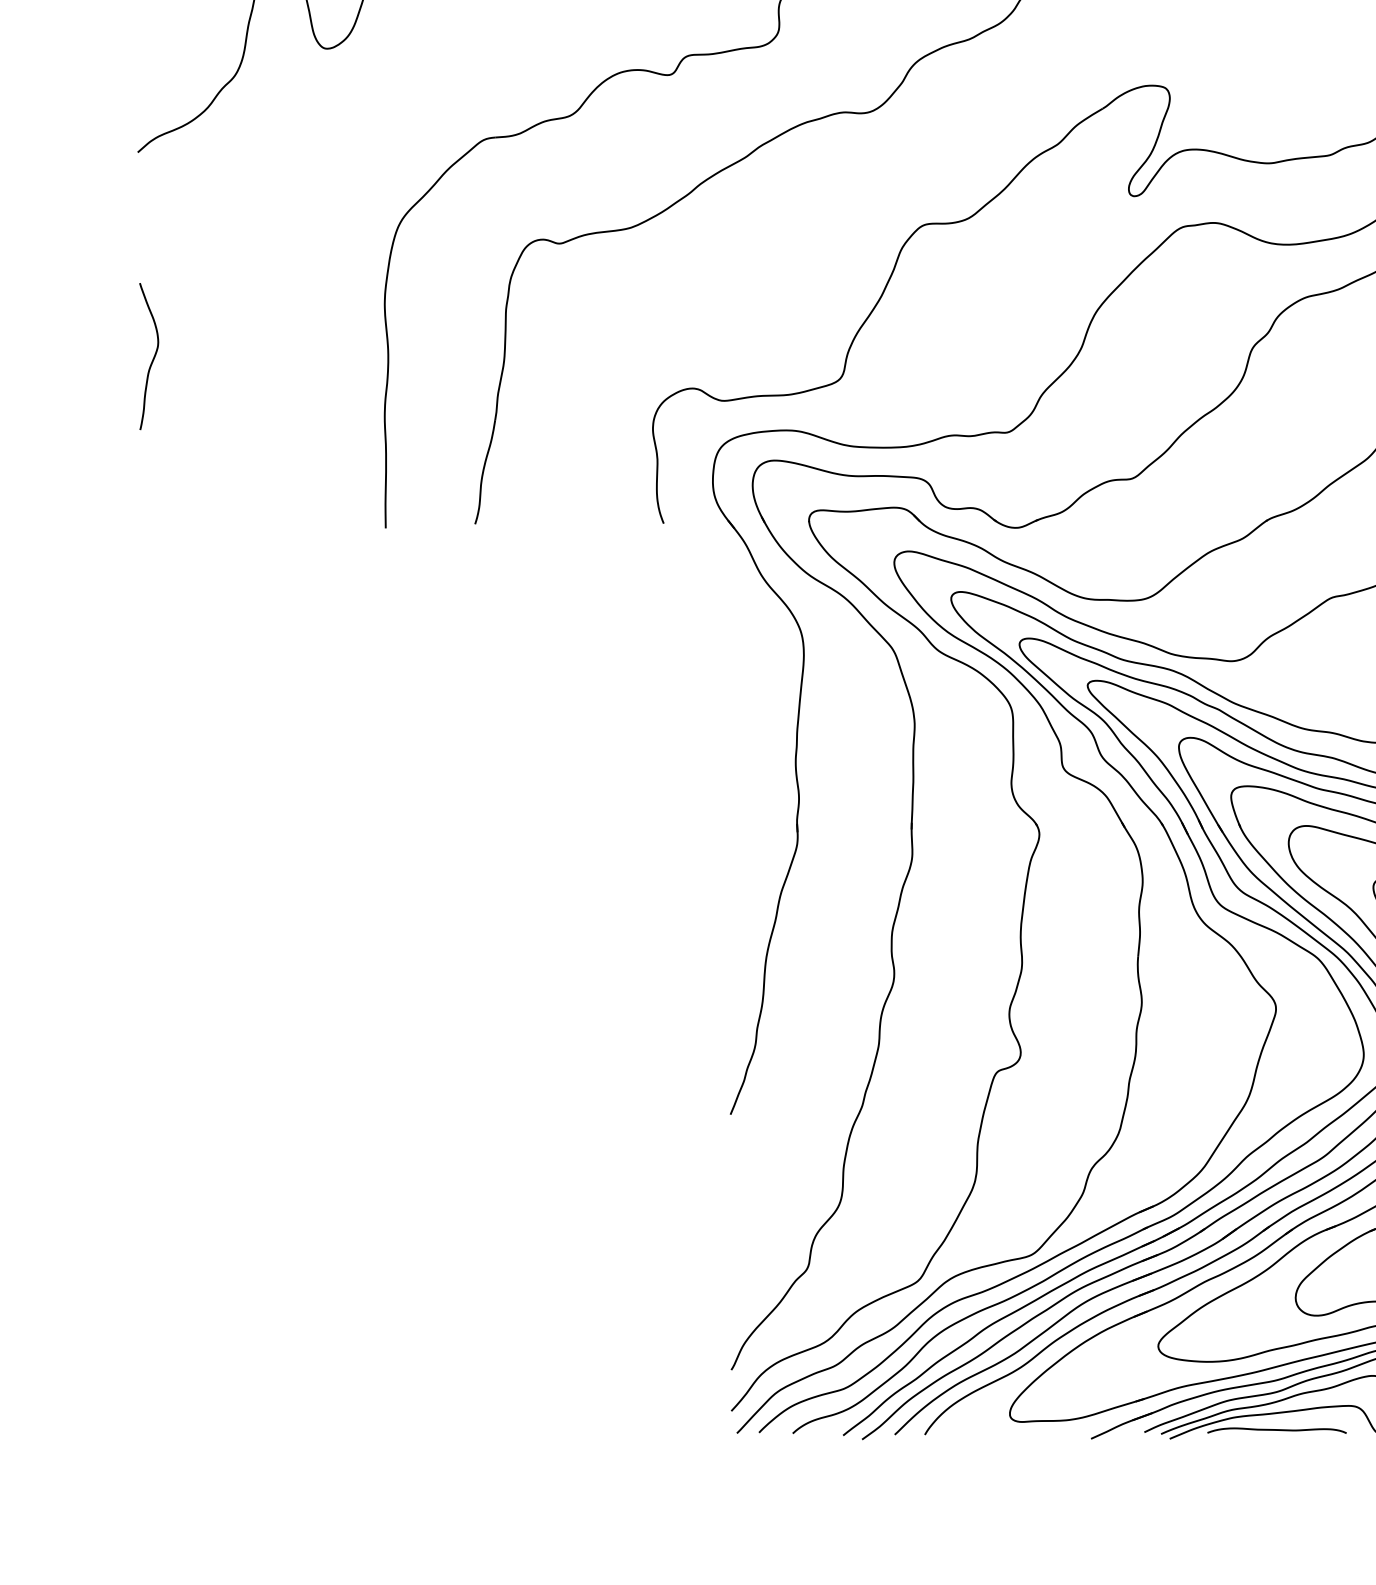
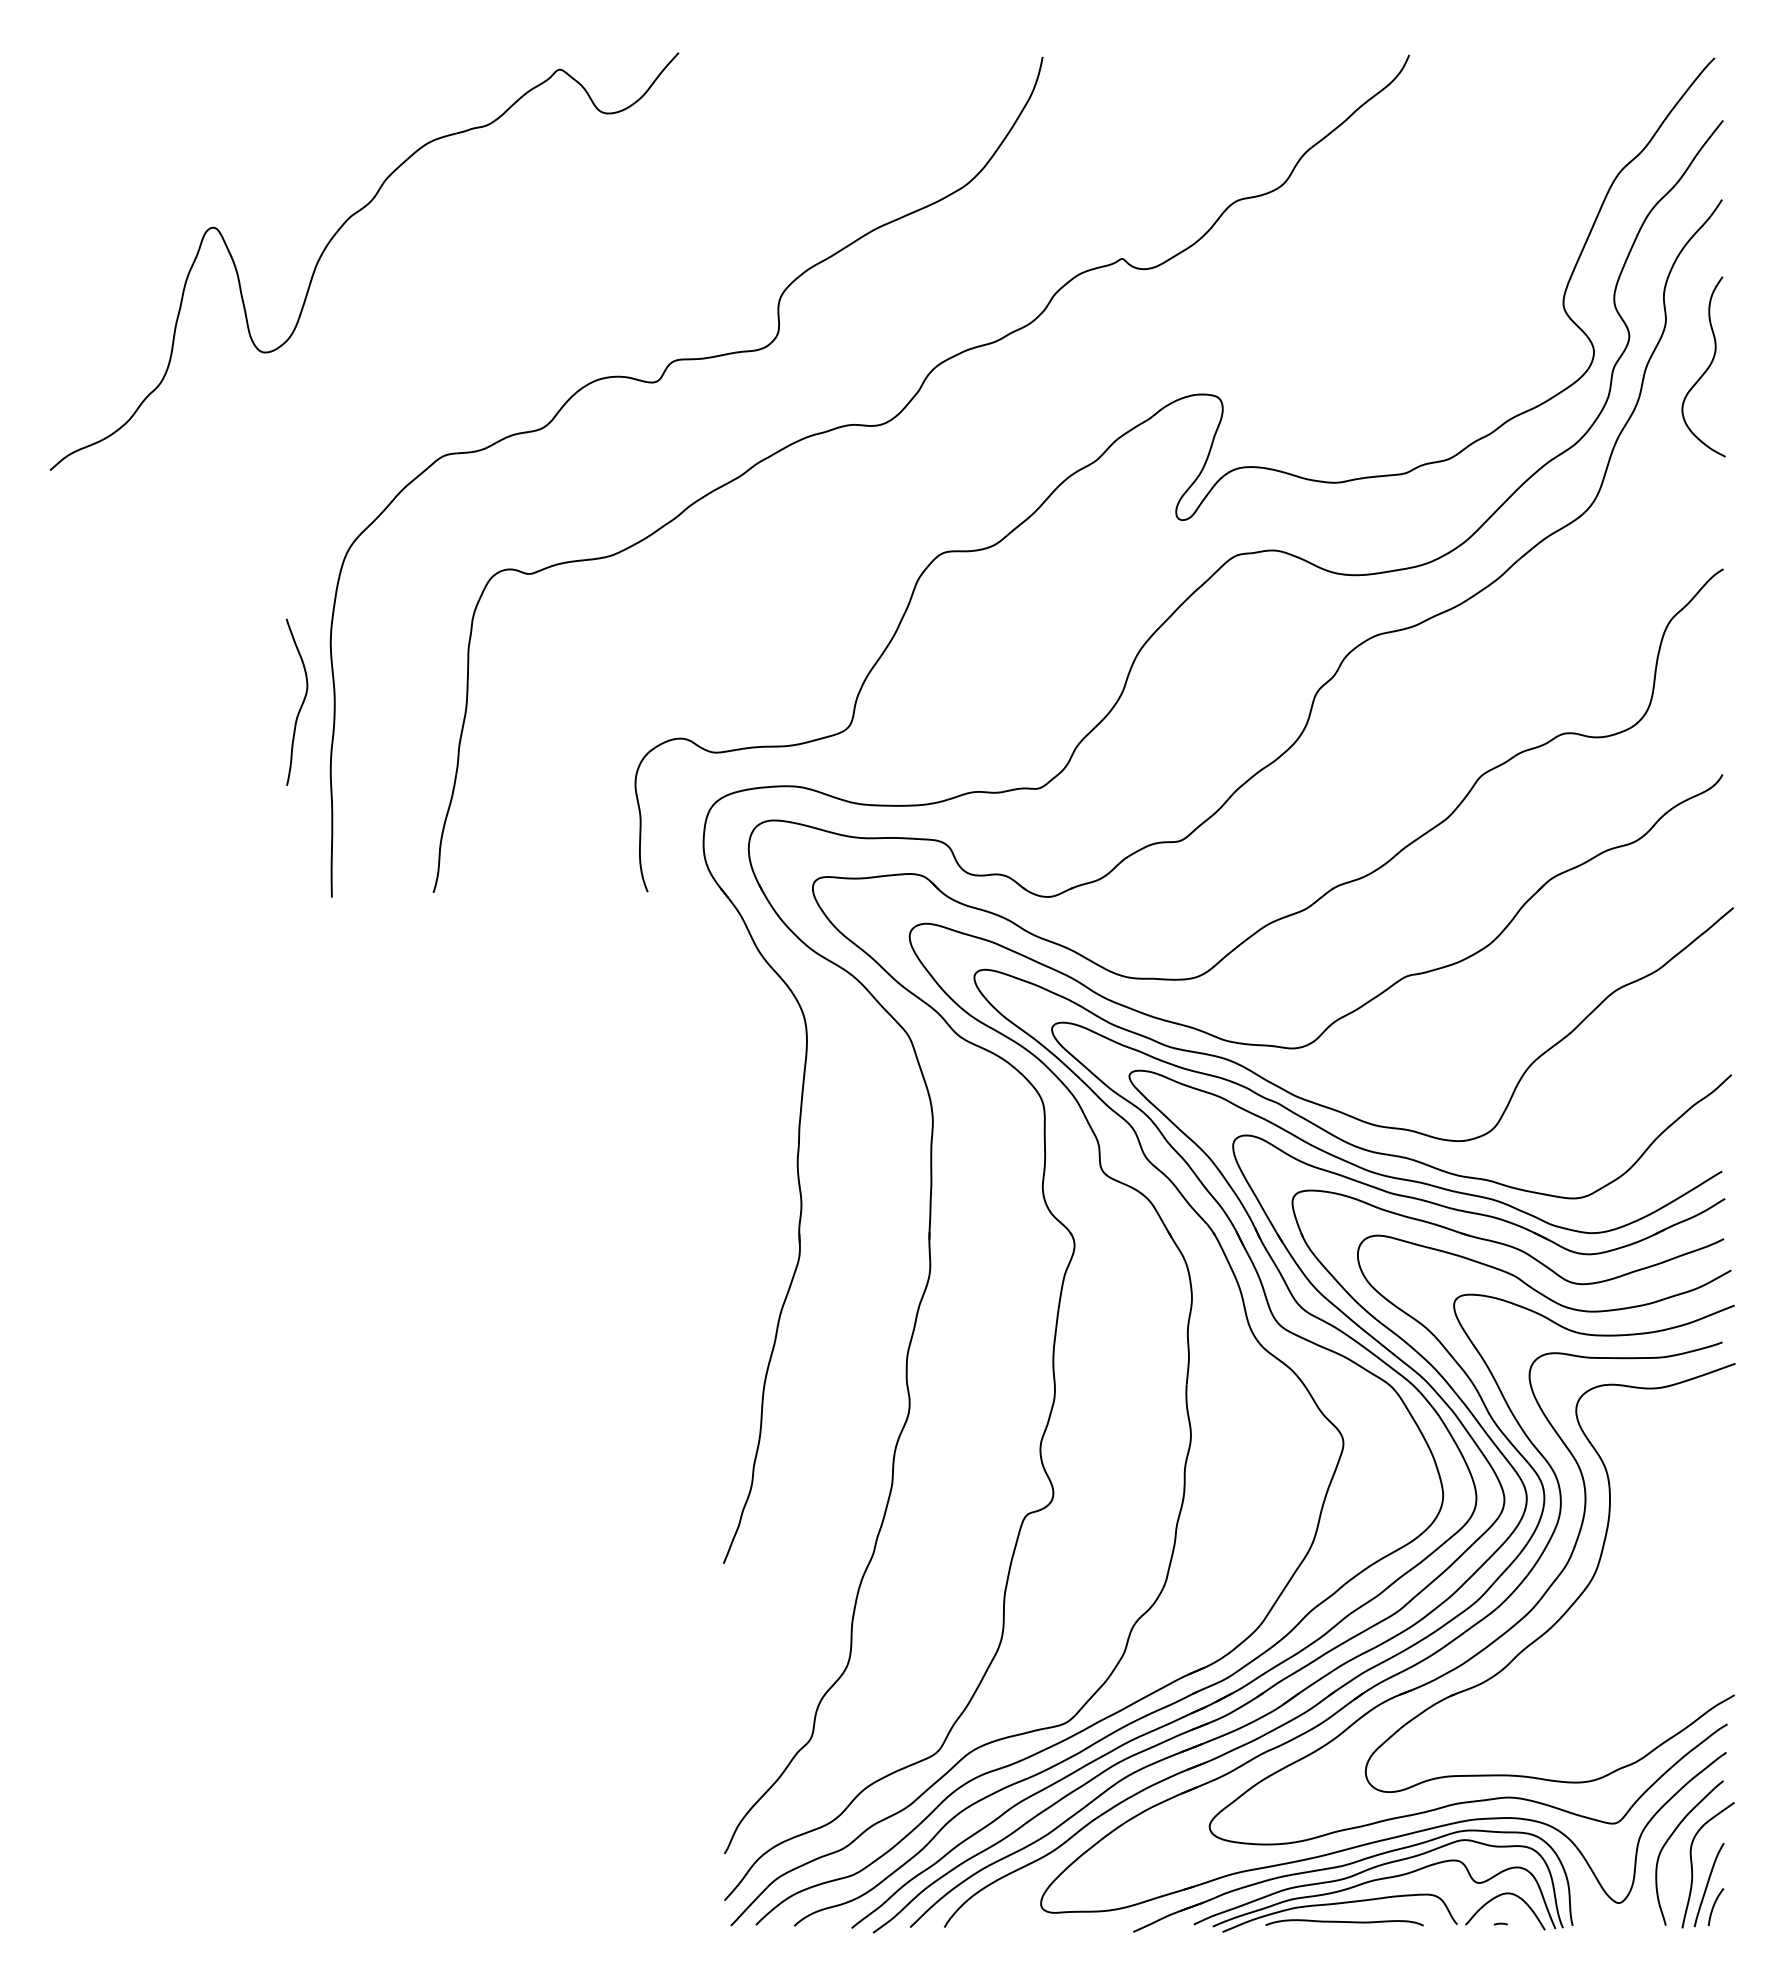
curve: (153, 357) -> (301, 703), moved

